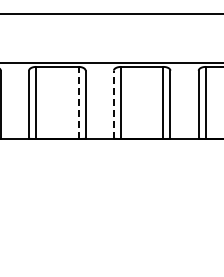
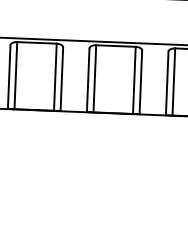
line: (78, 102) -> (55, 76), dashed -> solid
line: (113, 104) -> (87, 80), dashed -> solid

